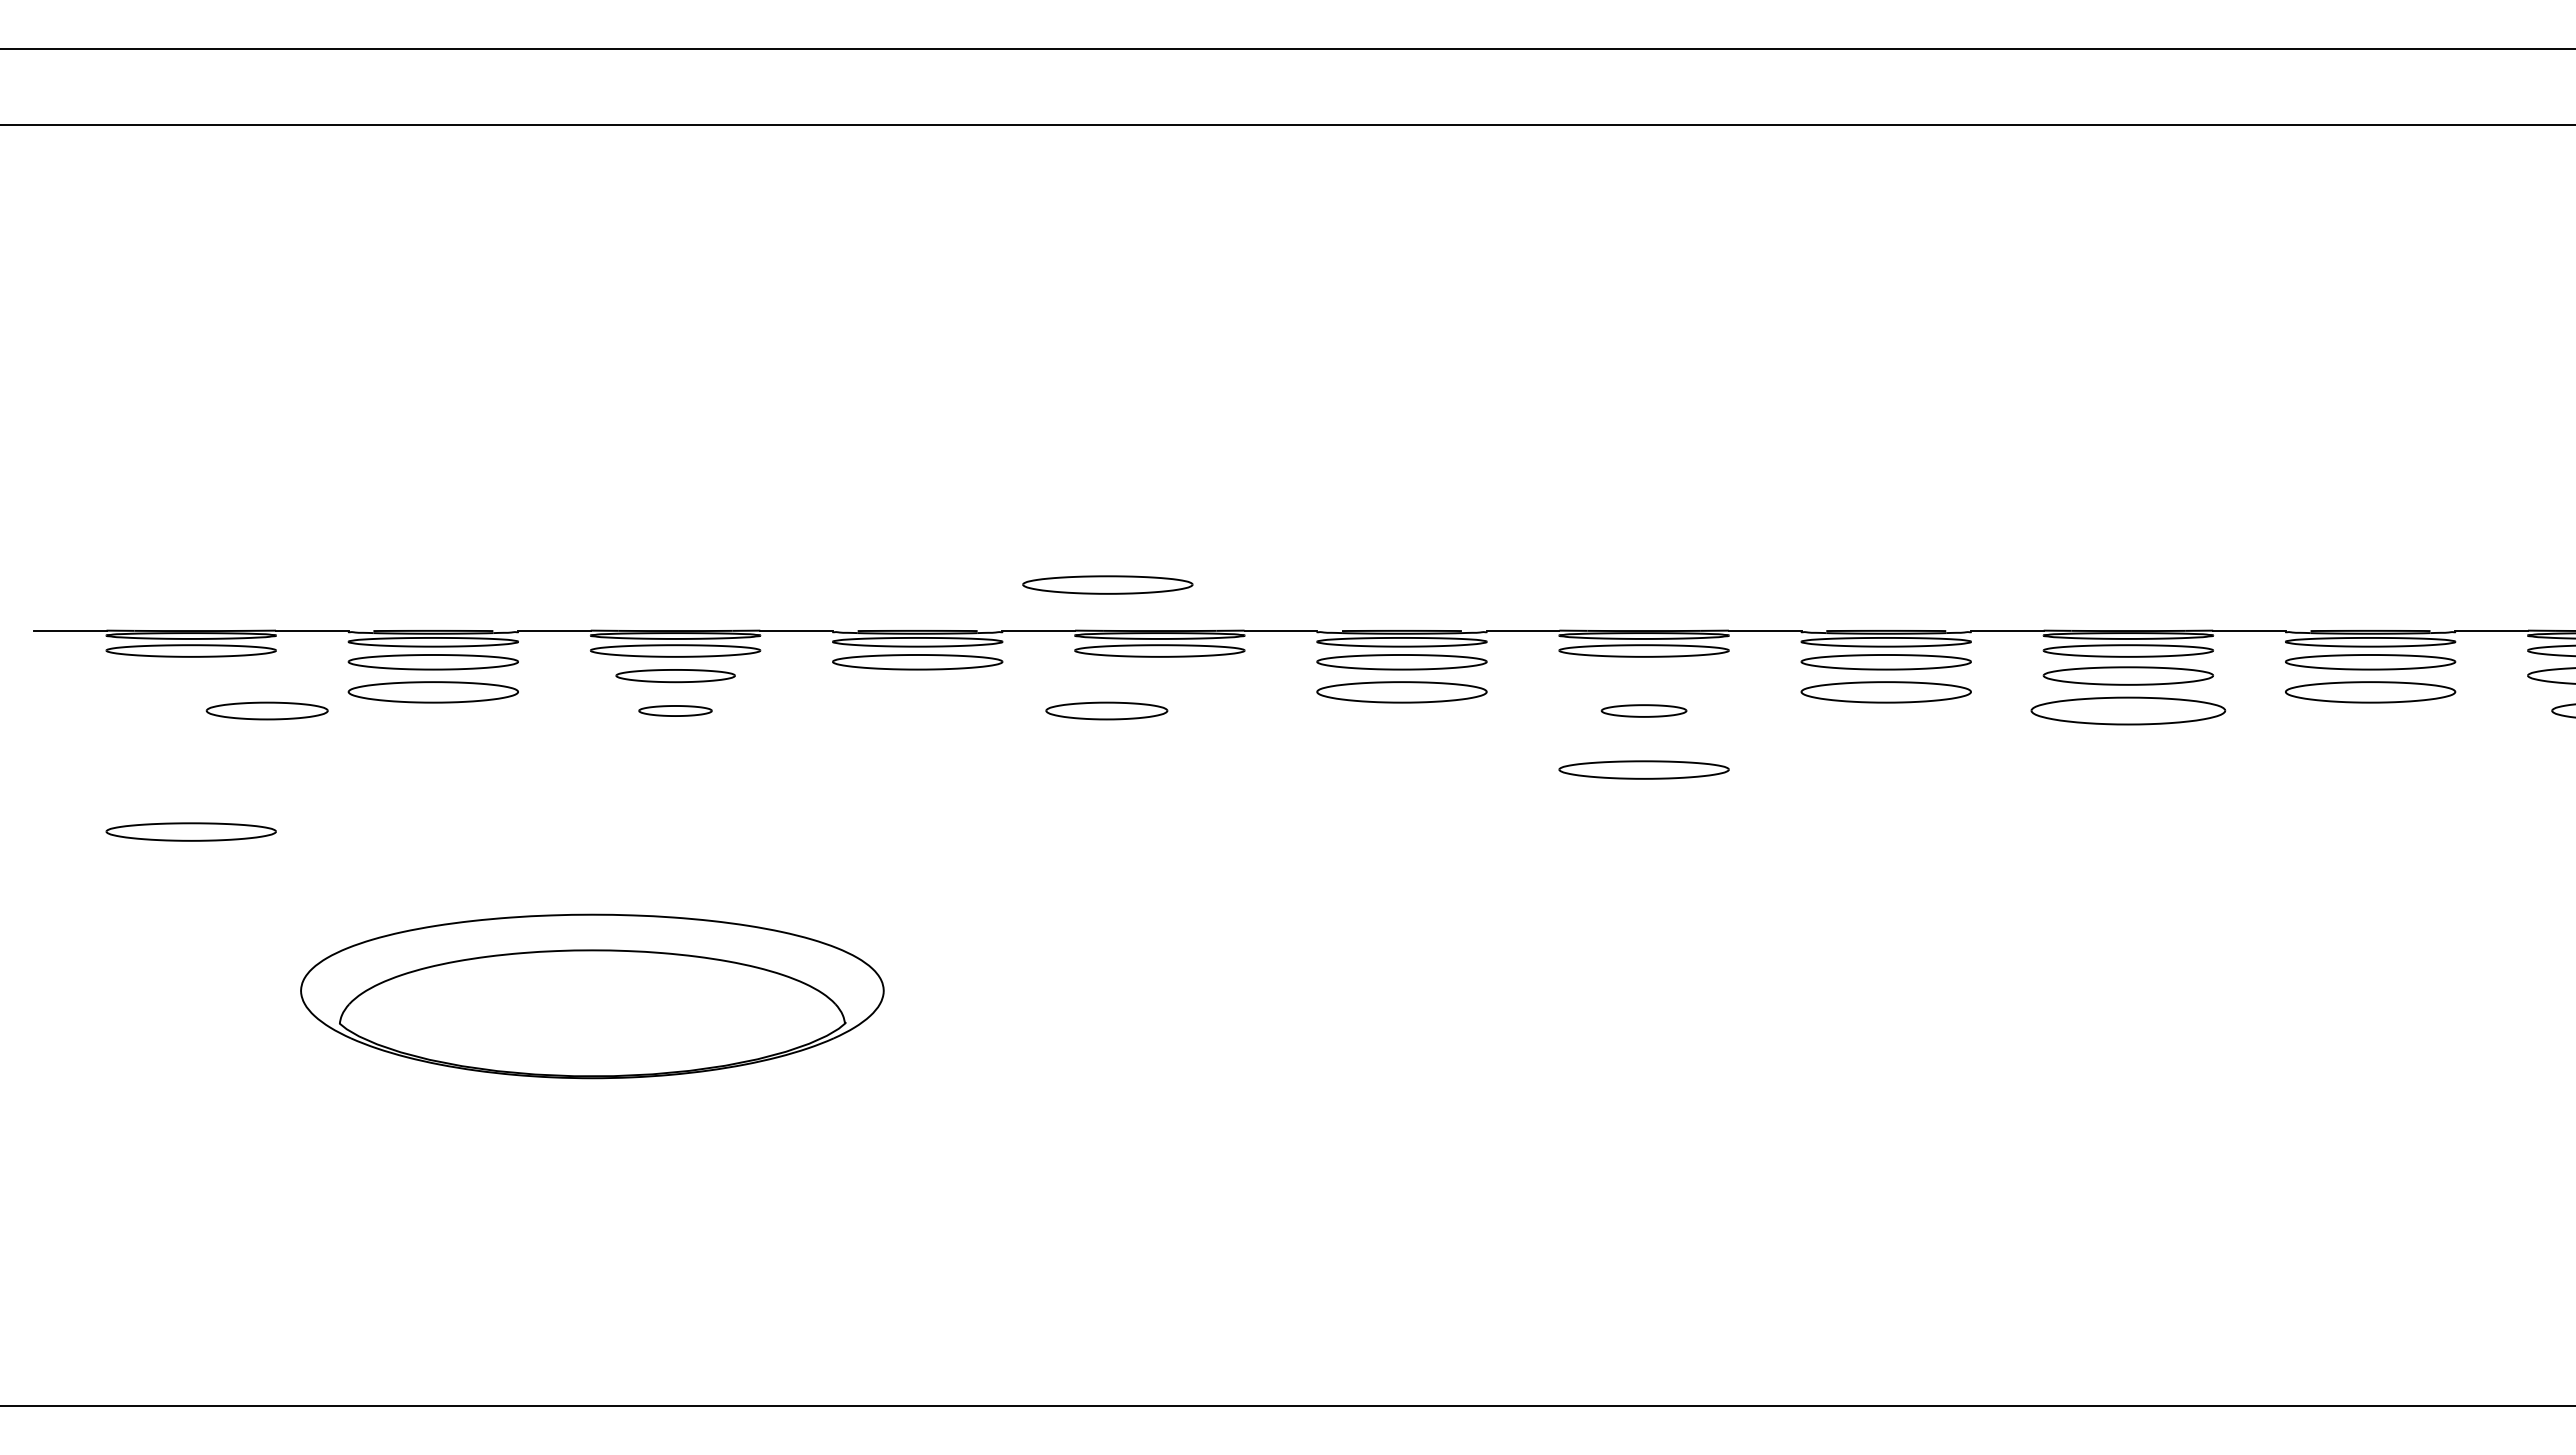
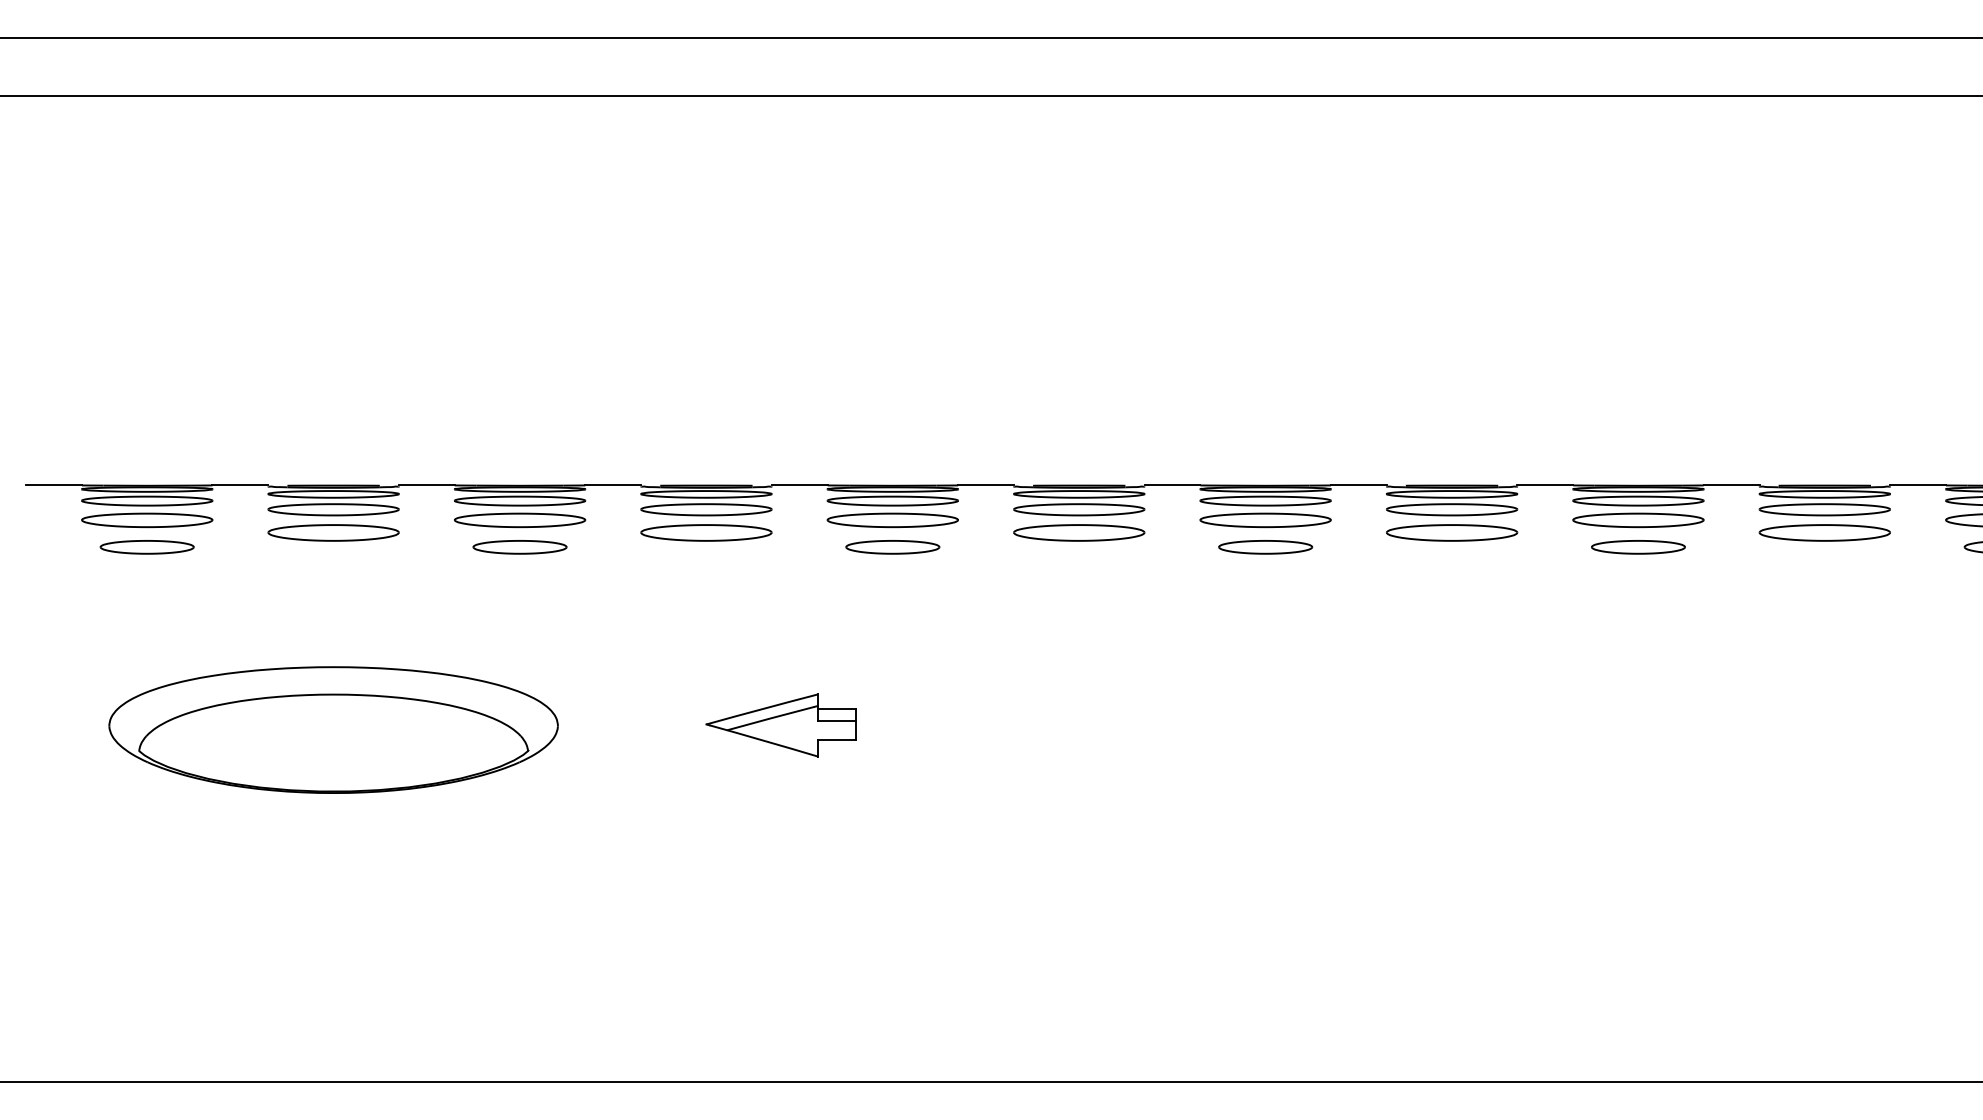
part: (1107, 584) -> (892, 519), moved
part: (675, 675) -> (519, 519), size x1.43
part: (917, 692) -> (706, 533), added
part: (266, 710) -> (146, 546), moved
part: (675, 710) -> (519, 546), size x1.67
part: (1106, 710) -> (892, 546), moved
part: (1643, 710) -> (1265, 546), size x1.43
part: (2128, 710) -> (1638, 546), size x0.62
part: (1643, 769) -> (1265, 519), moved
part: (190, 831) -> (146, 519), moved
part: (1013, 942) -> (780, 725), added
part: (592, 996) -> (333, 730), moved

